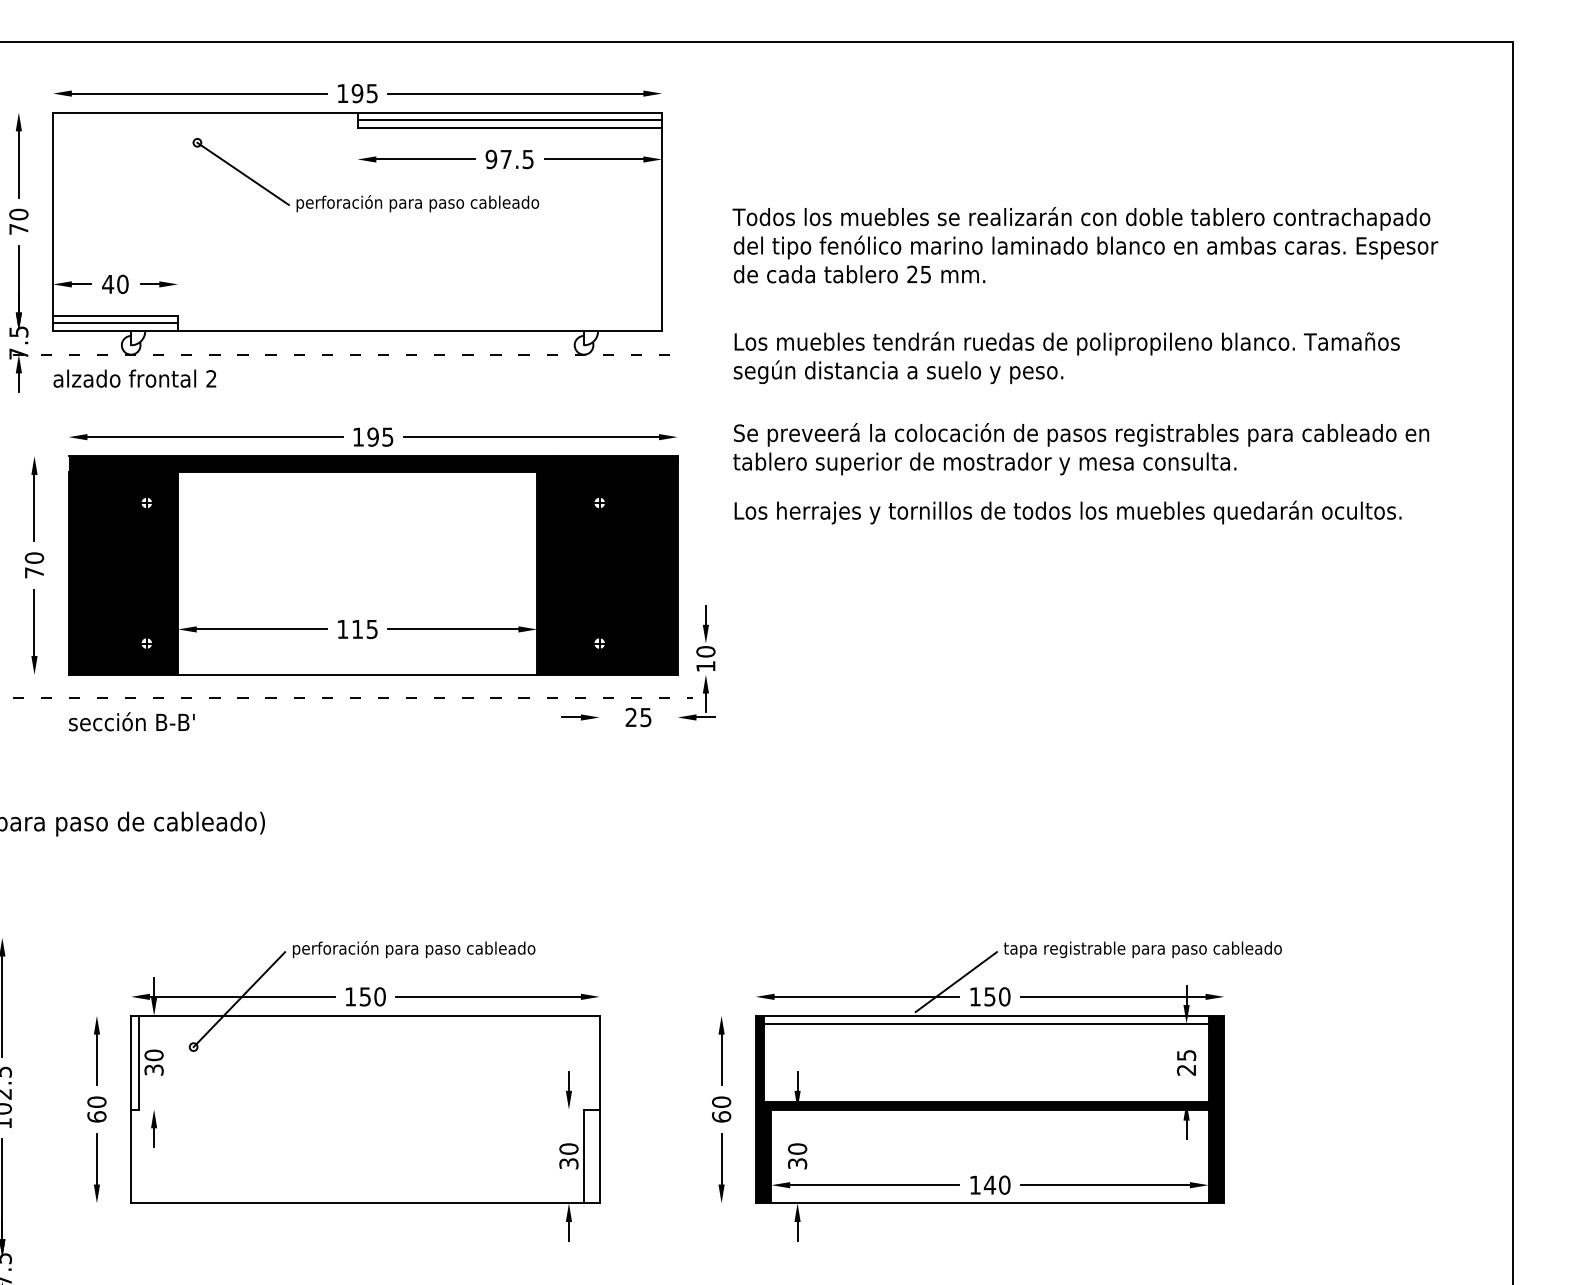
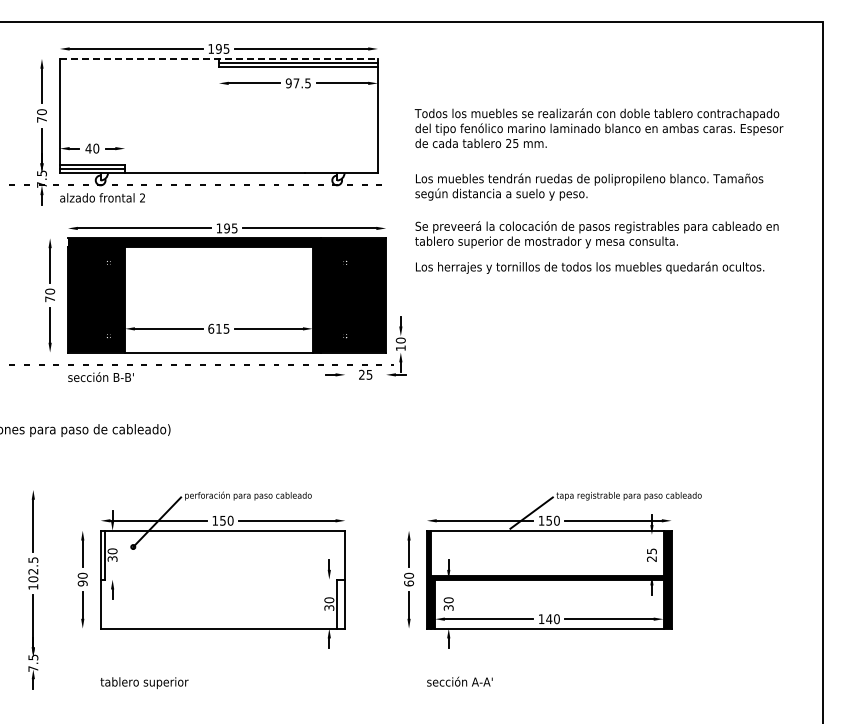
line: (358, 111) -> (219, 58), solid -> dashed
part: (362, 196) -> (221, 102), removed
text: (343, 628) -> (211, 328), 115 -> 615
line: (986, 1023) -> (547, 534), removed
text: (96, 1116) -> (82, 583), 60 -> 90

